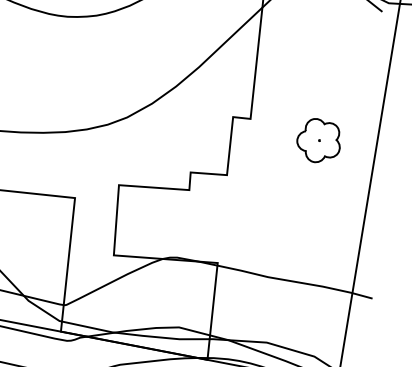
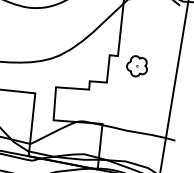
part: (317, 141) -> (136, 66), moved

